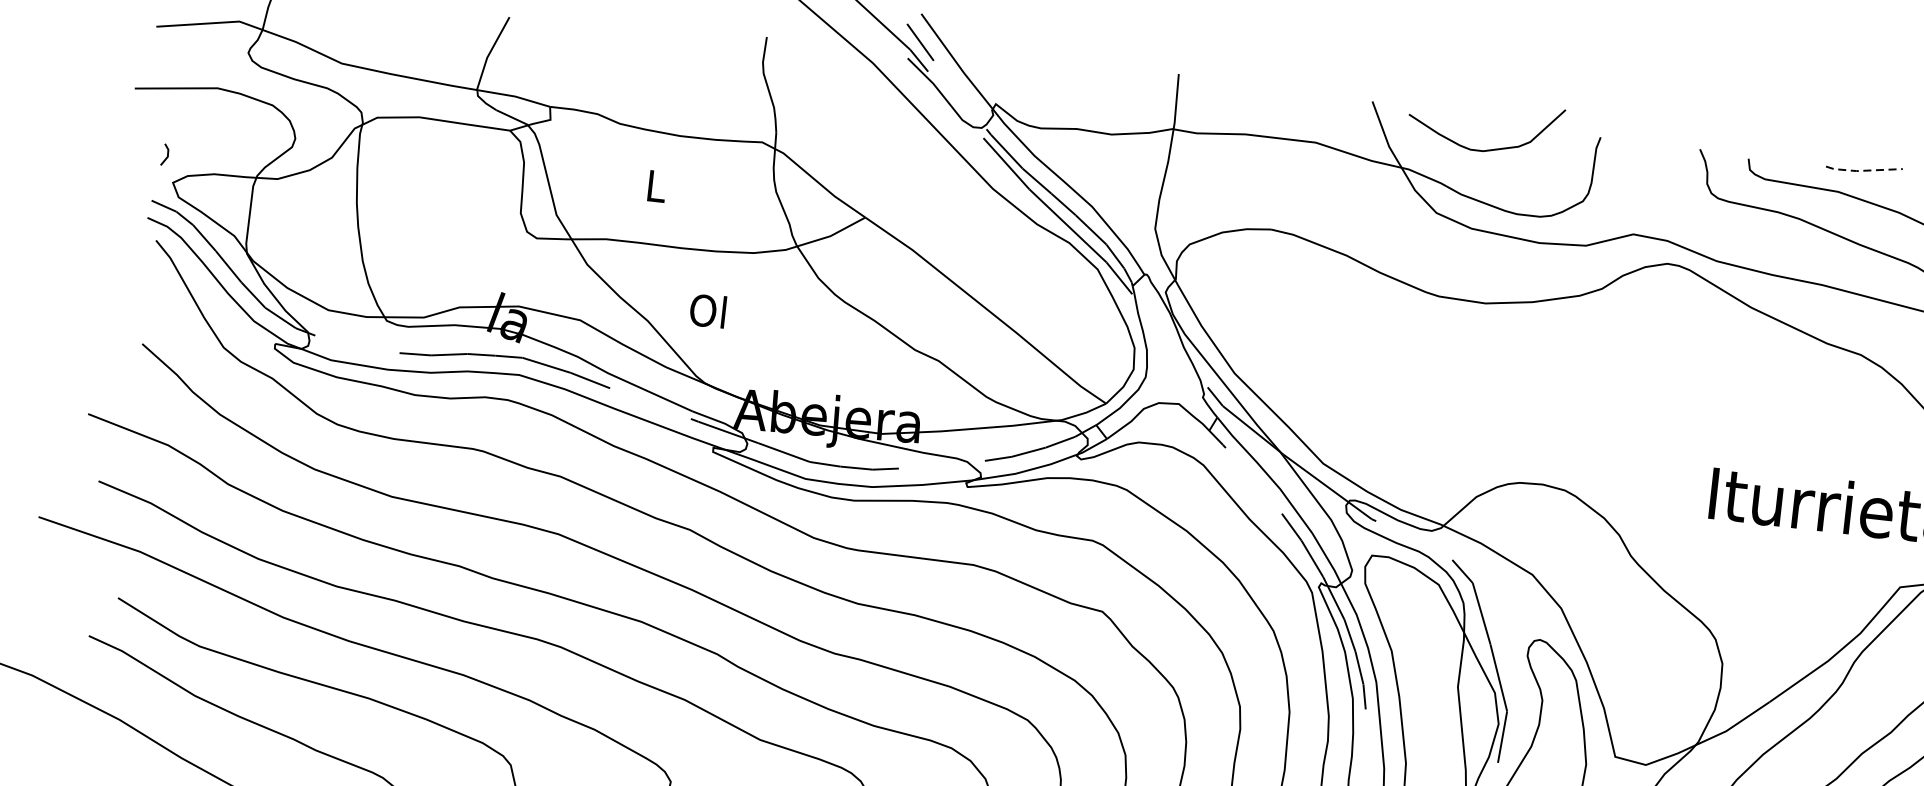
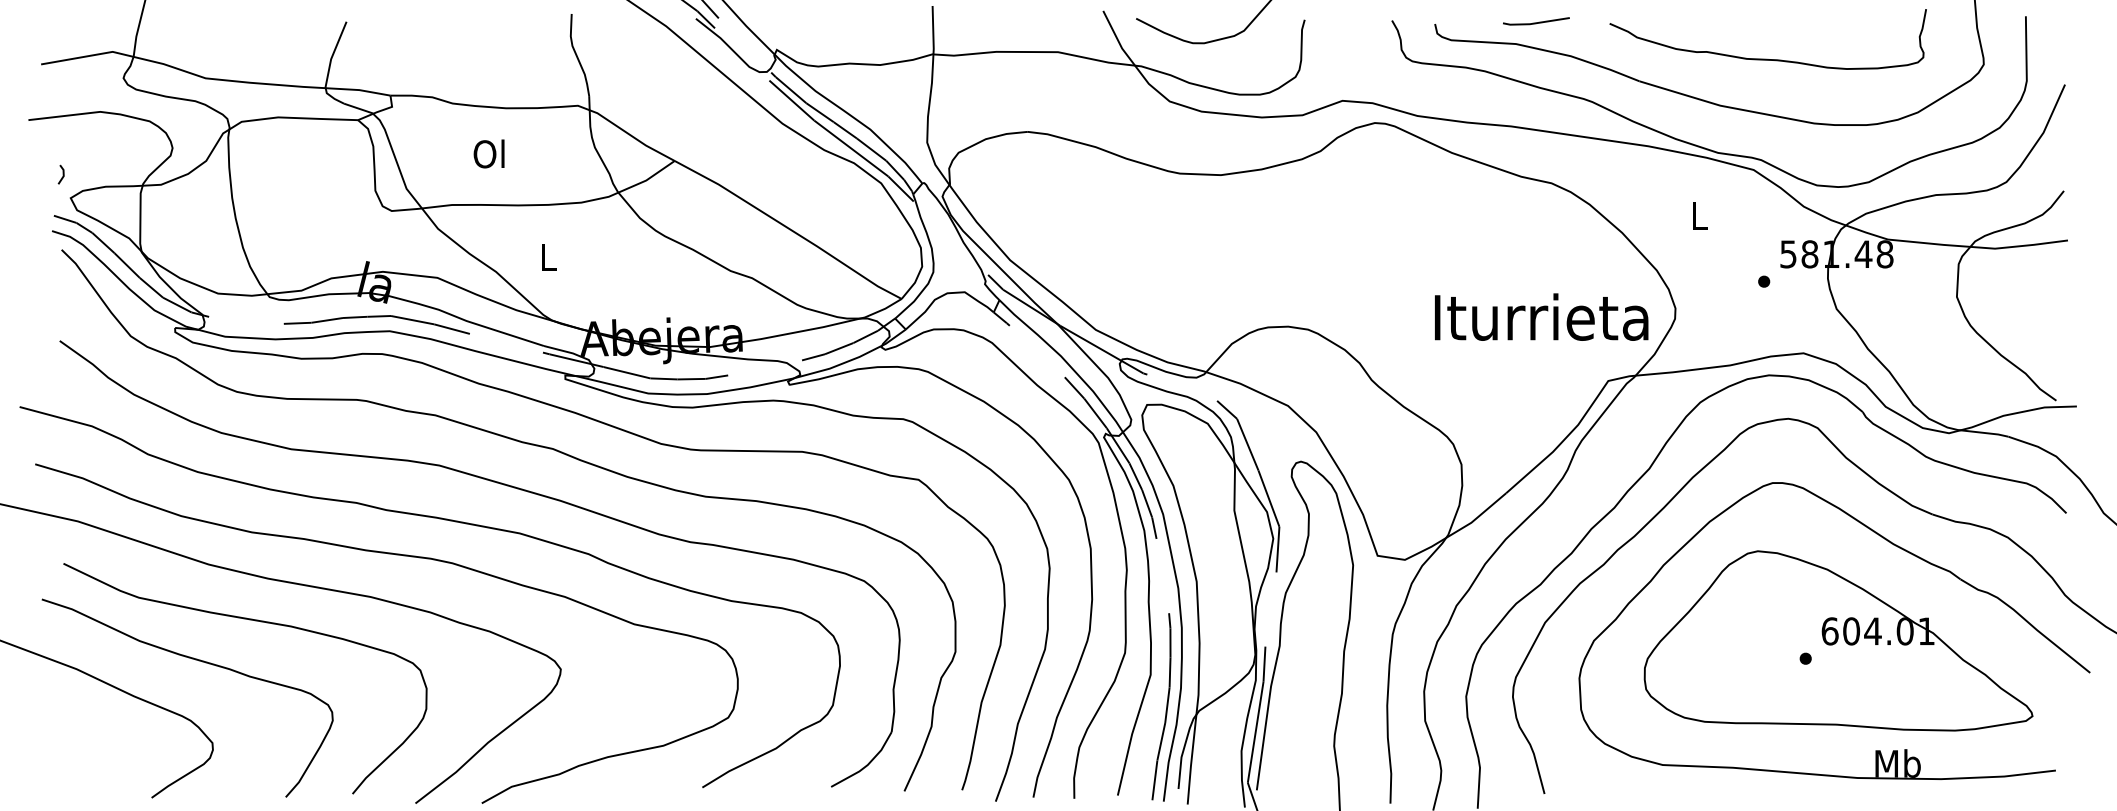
line: (1863, 170) -> (1535, 23), dashed -> solid
text: (654, 185) -> (488, 153), L -> Ol
text: (707, 309) -> (546, 256), Ol -> L

